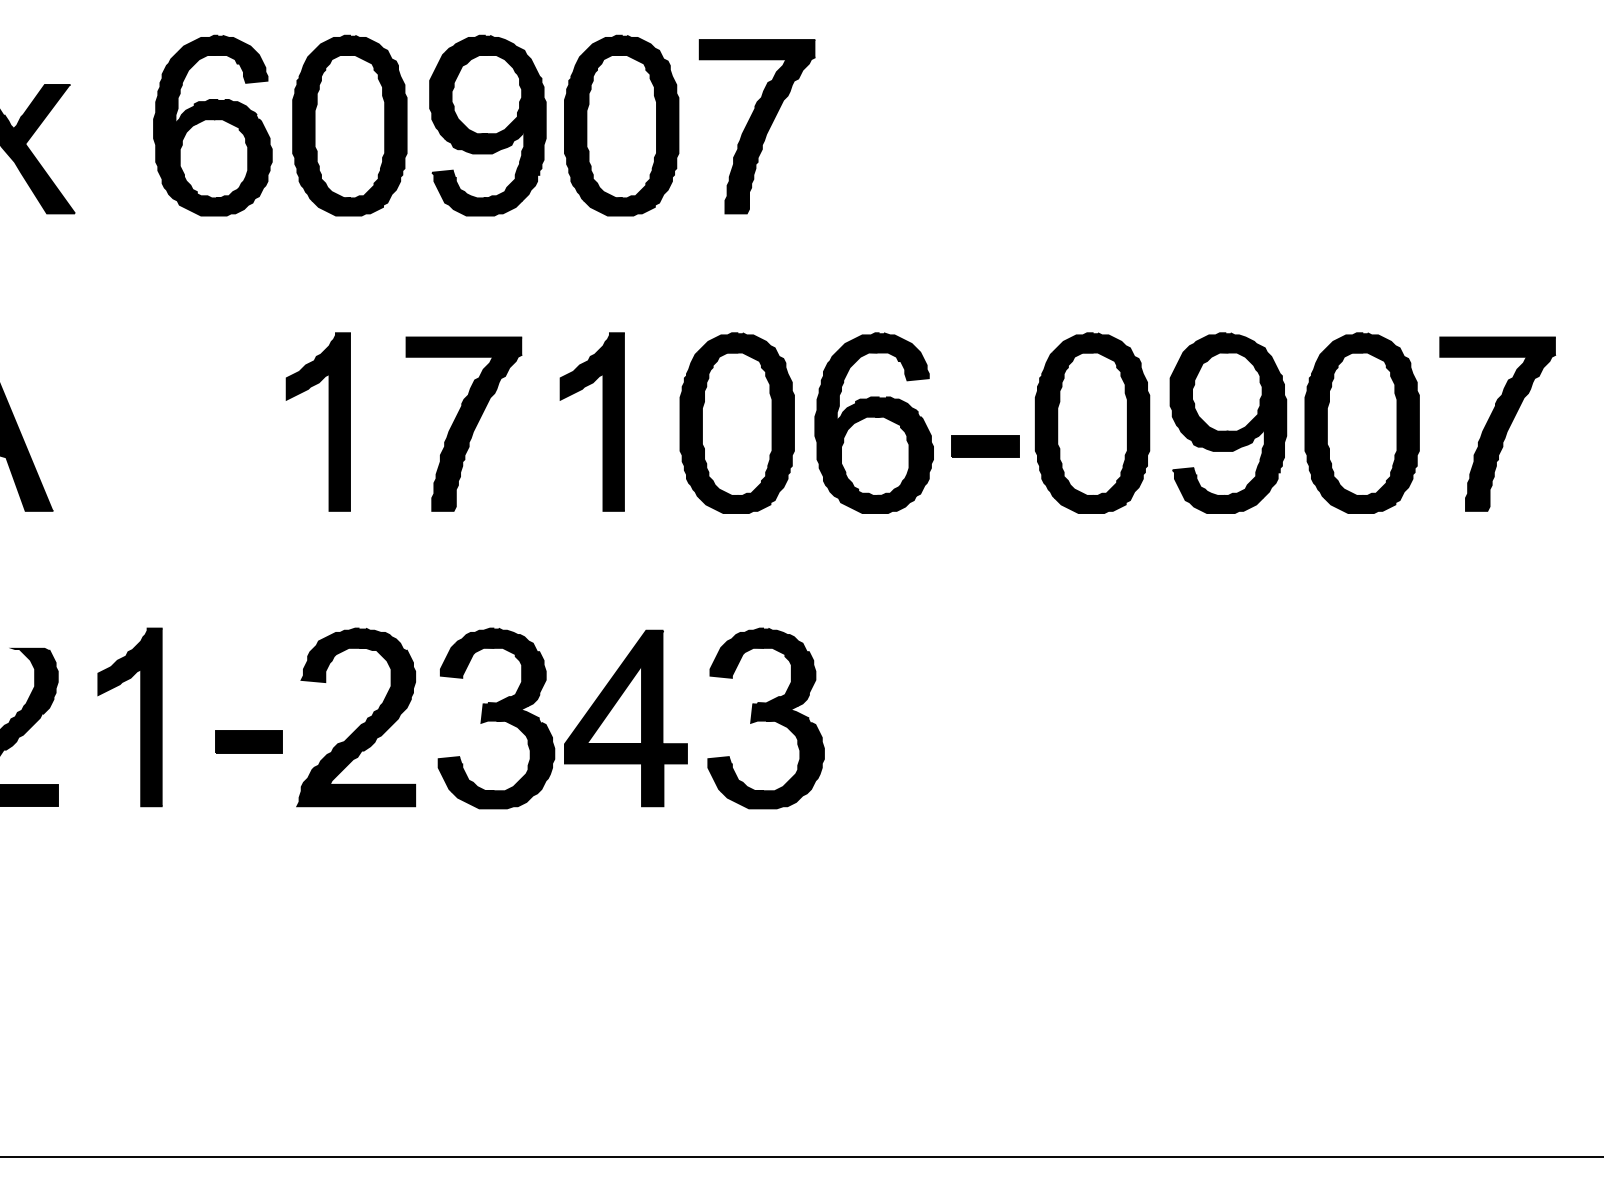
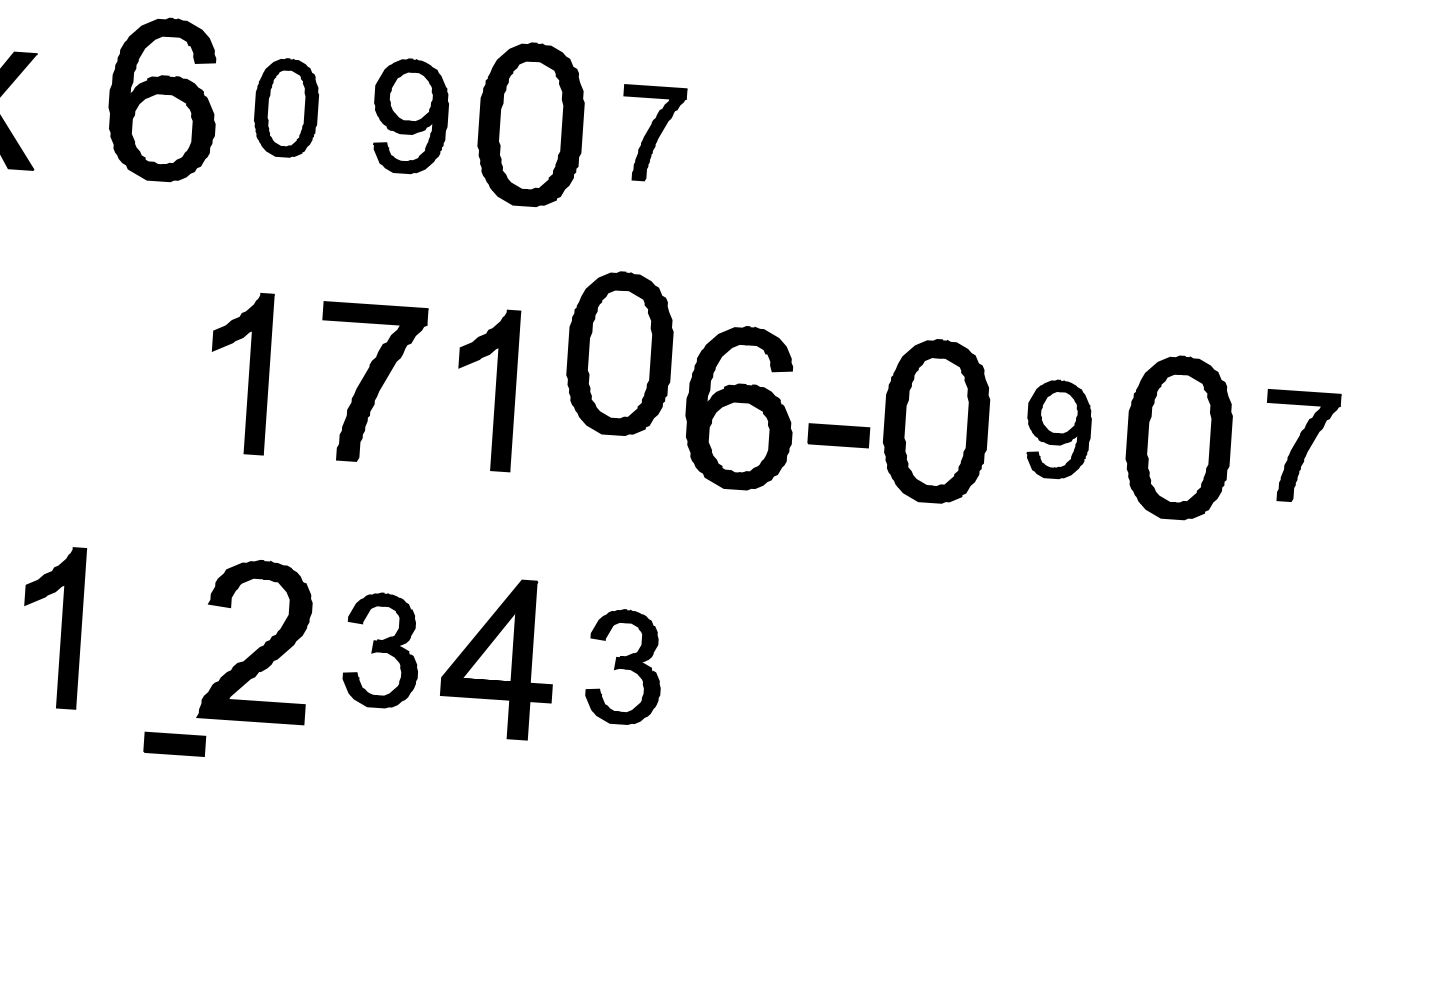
part: (349, 125) -> (286, 107), size x0.6
part: (487, 125) -> (410, 116), size x0.7
part: (756, 126) -> (652, 133), size x0.6
part: (736, 422) -> (619, 352), moved
part: (1228, 422) -> (1058, 428), size x0.6
part: (1497, 423) -> (1300, 446), size x0.7
part: (496, 718) -> (382, 650), size x0.7
part: (765, 718) -> (624, 666), size x0.7
part: (248, 741) -> (174, 743), moved

